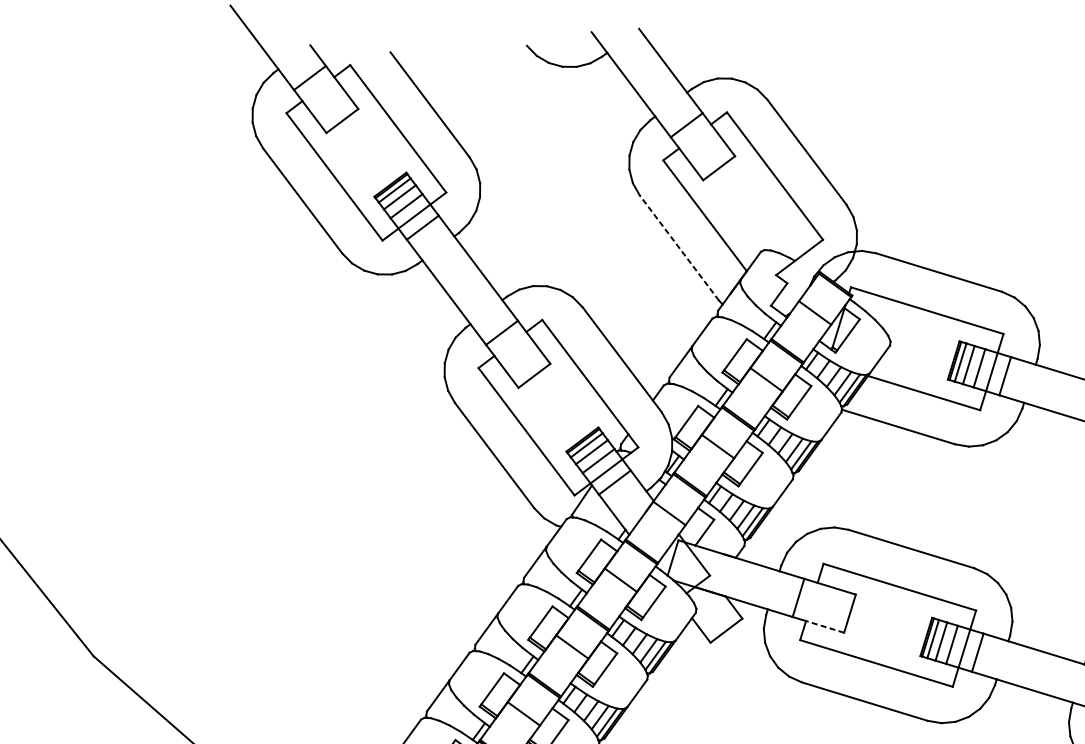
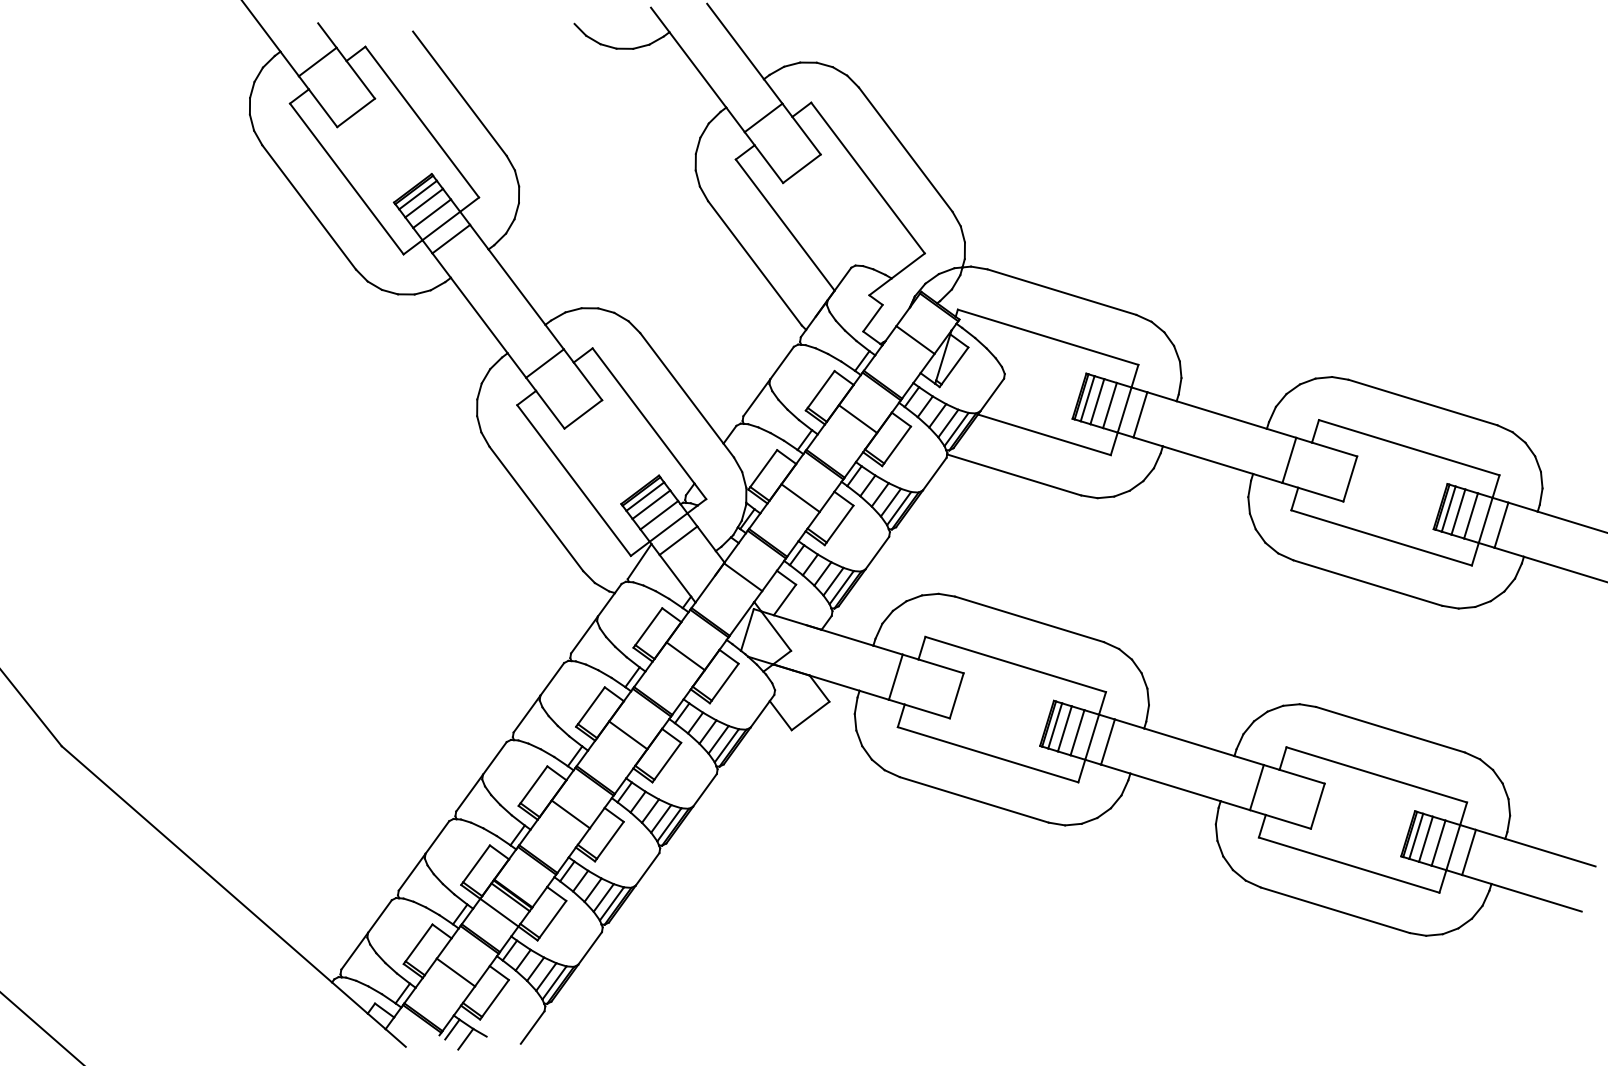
line: (679, 248) -> (754, 263), dashed -> solid
line: (825, 626) -> (927, 711), dashed -> solid

